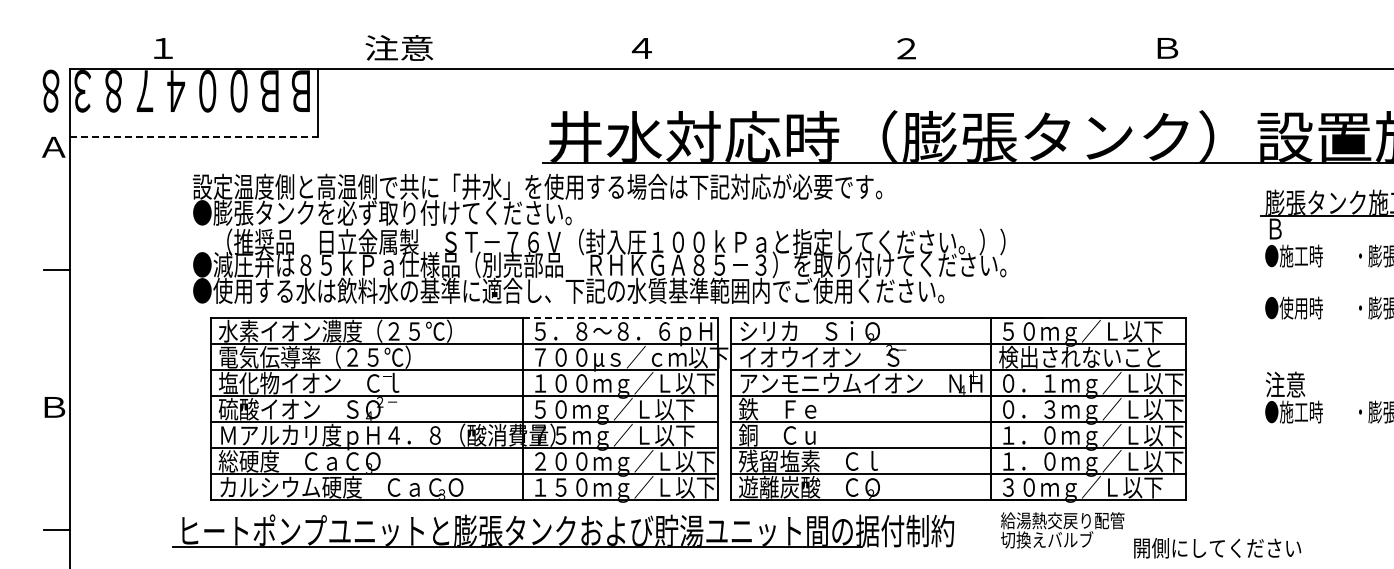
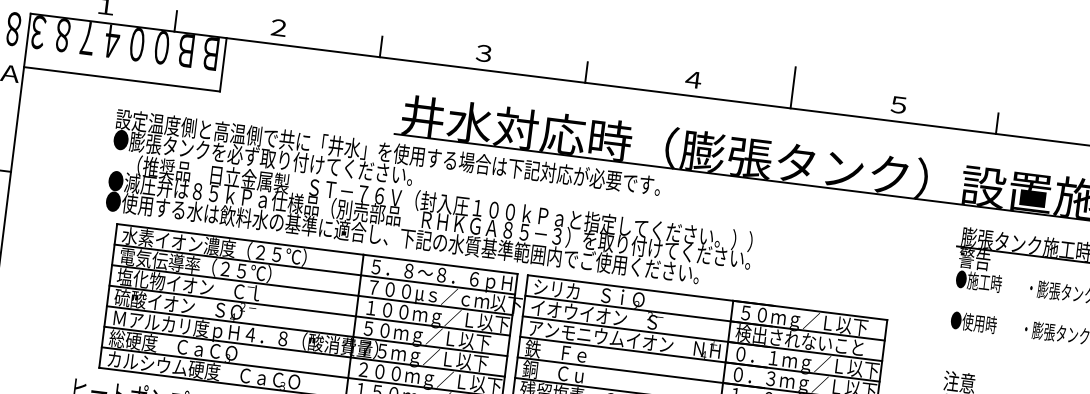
line: (1032, 43) -> (793, 88), added
text: (399, 47) -> (293, 28), 注意 -> ２
text: (641, 48) -> (484, 53), ４ -> ３
text: (906, 48) -> (693, 79), ２ -> ４
text: (1167, 48) -> (899, 105), Ｂ -> ５
line: (252, 56) -> (176, 21), added
line: (512, 56) -> (381, 47), added
line: (772, 56) -> (586, 72), added
line: (1292, 56) -> (997, 123), added
line: (194, 136) -> (122, 79), dashed -> solid
text: (1284, 229) -> (973, 259), Ｂ -> 警告
line: (620, 318) -> (440, 264), dashed -> solid

